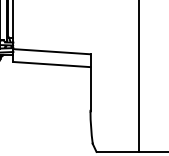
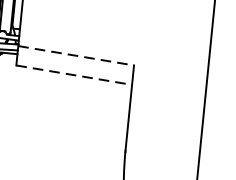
line: (51, 51) -> (75, 55), solid -> dashed
line: (51, 64) -> (73, 75), solid -> dashed

